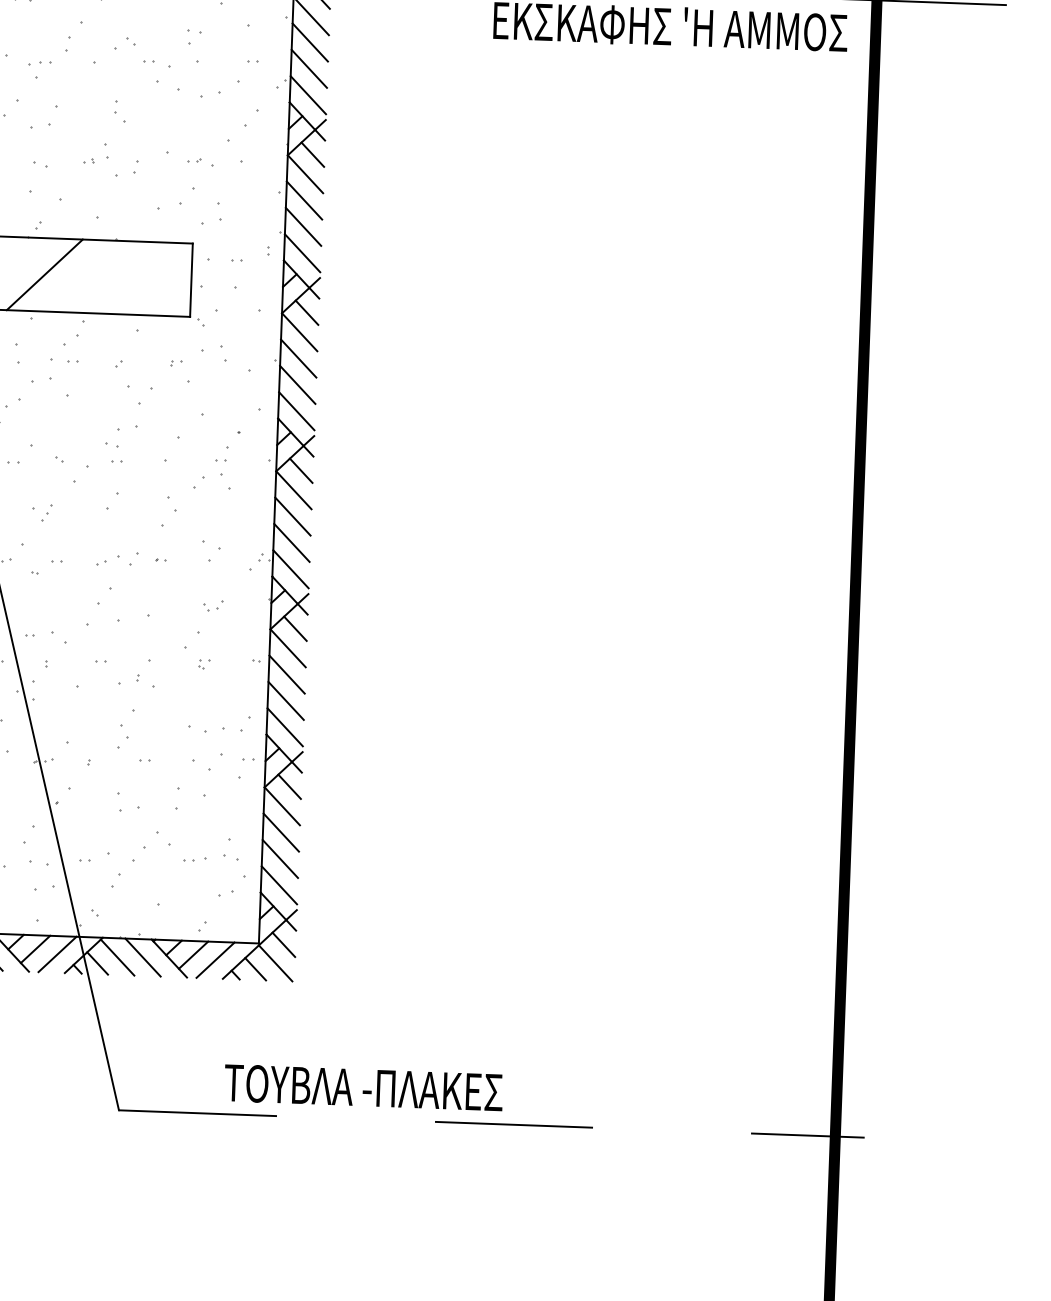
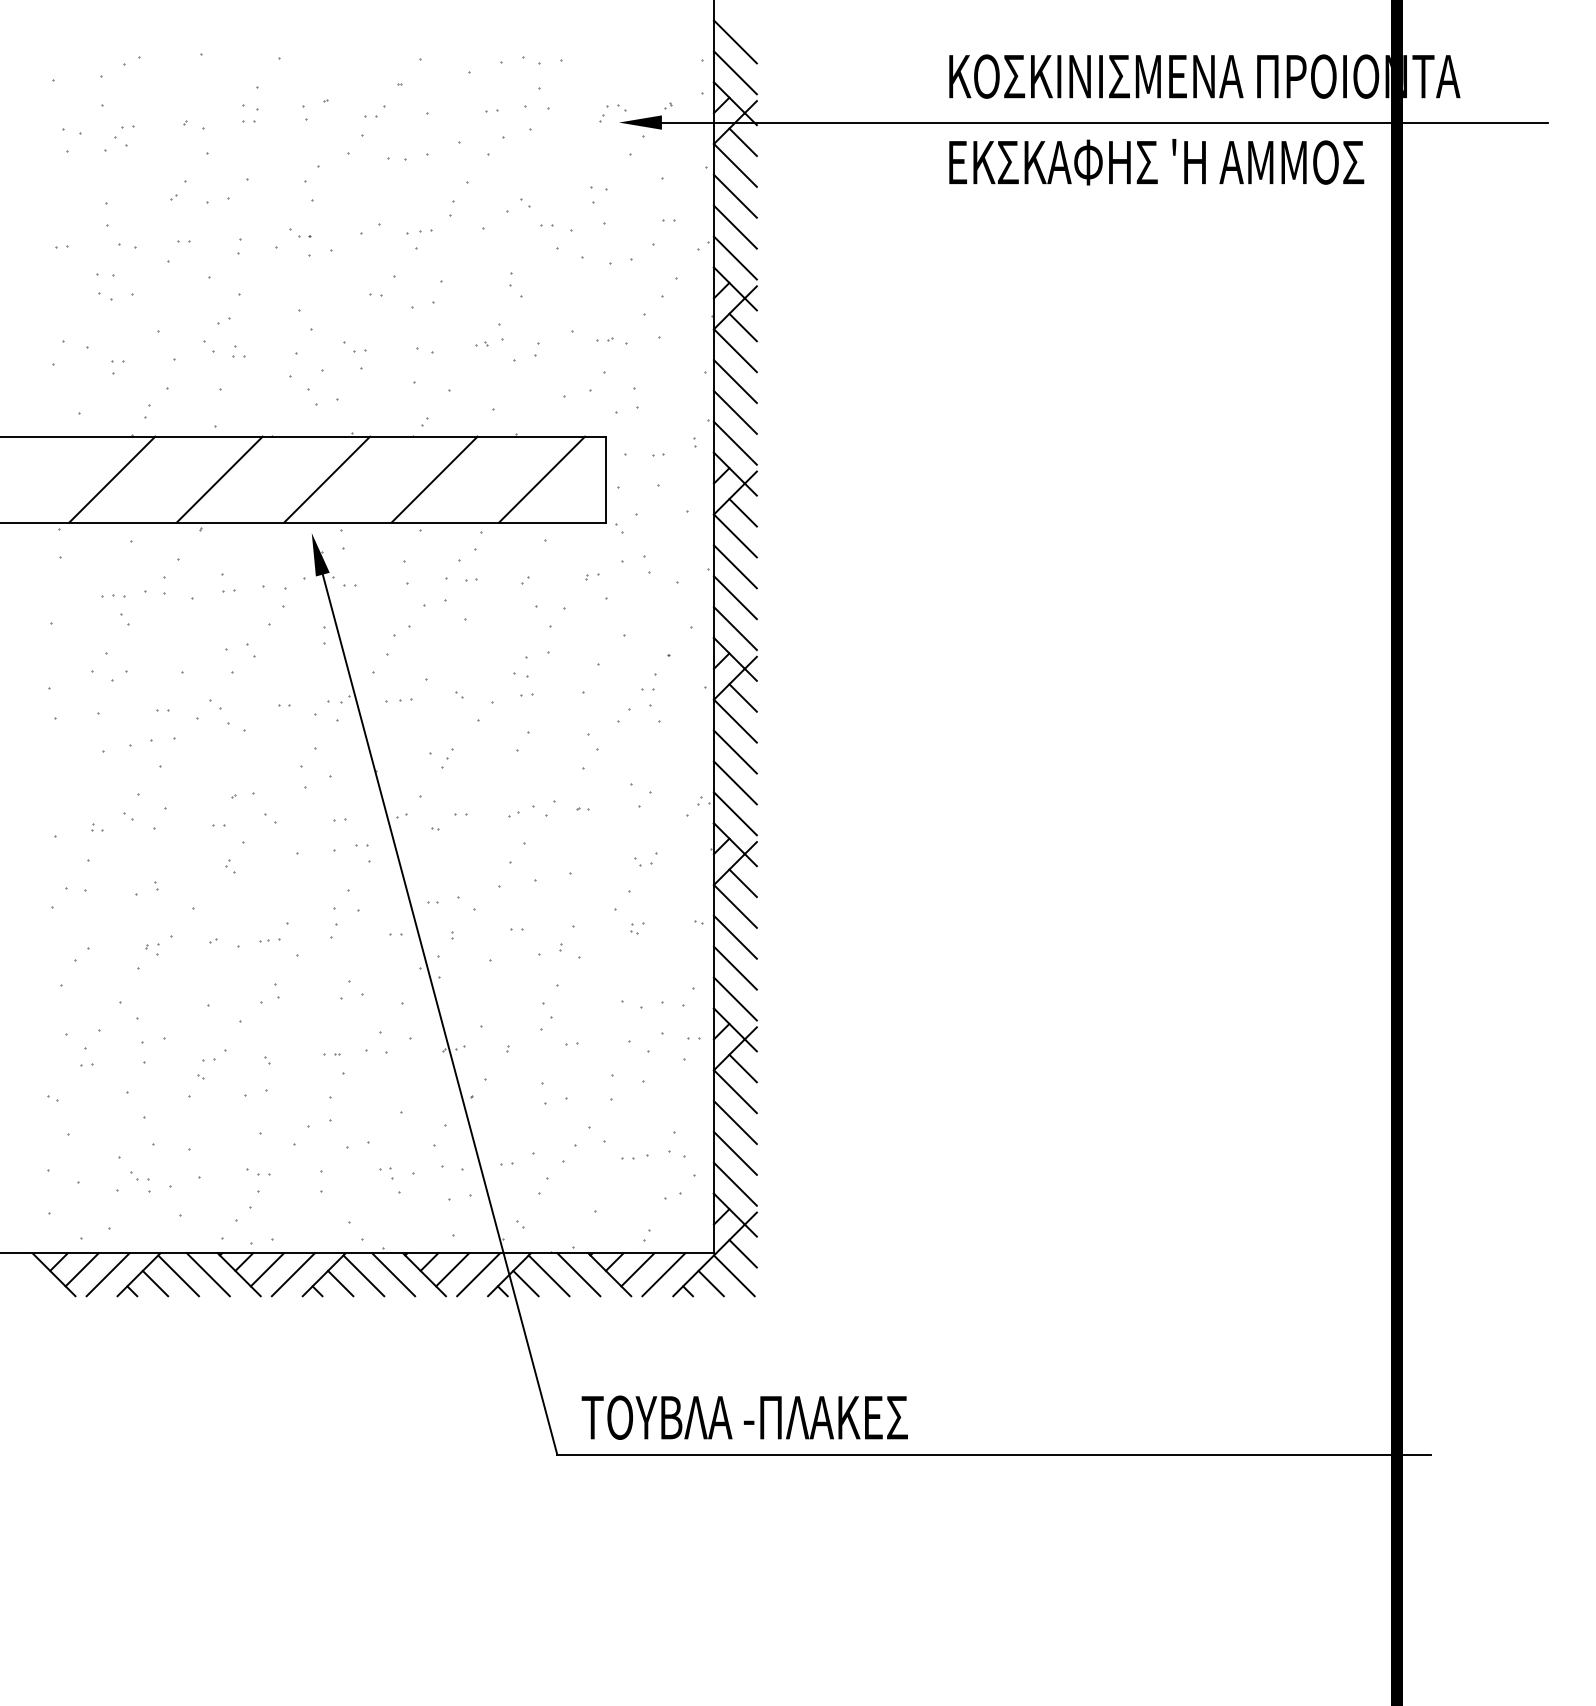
line: (136, 278) -> (542, 479), added
text: (363, 1087) -> (744, 1417), moved
line: (491, 1123) -> (994, 1454), dashed -> solid

